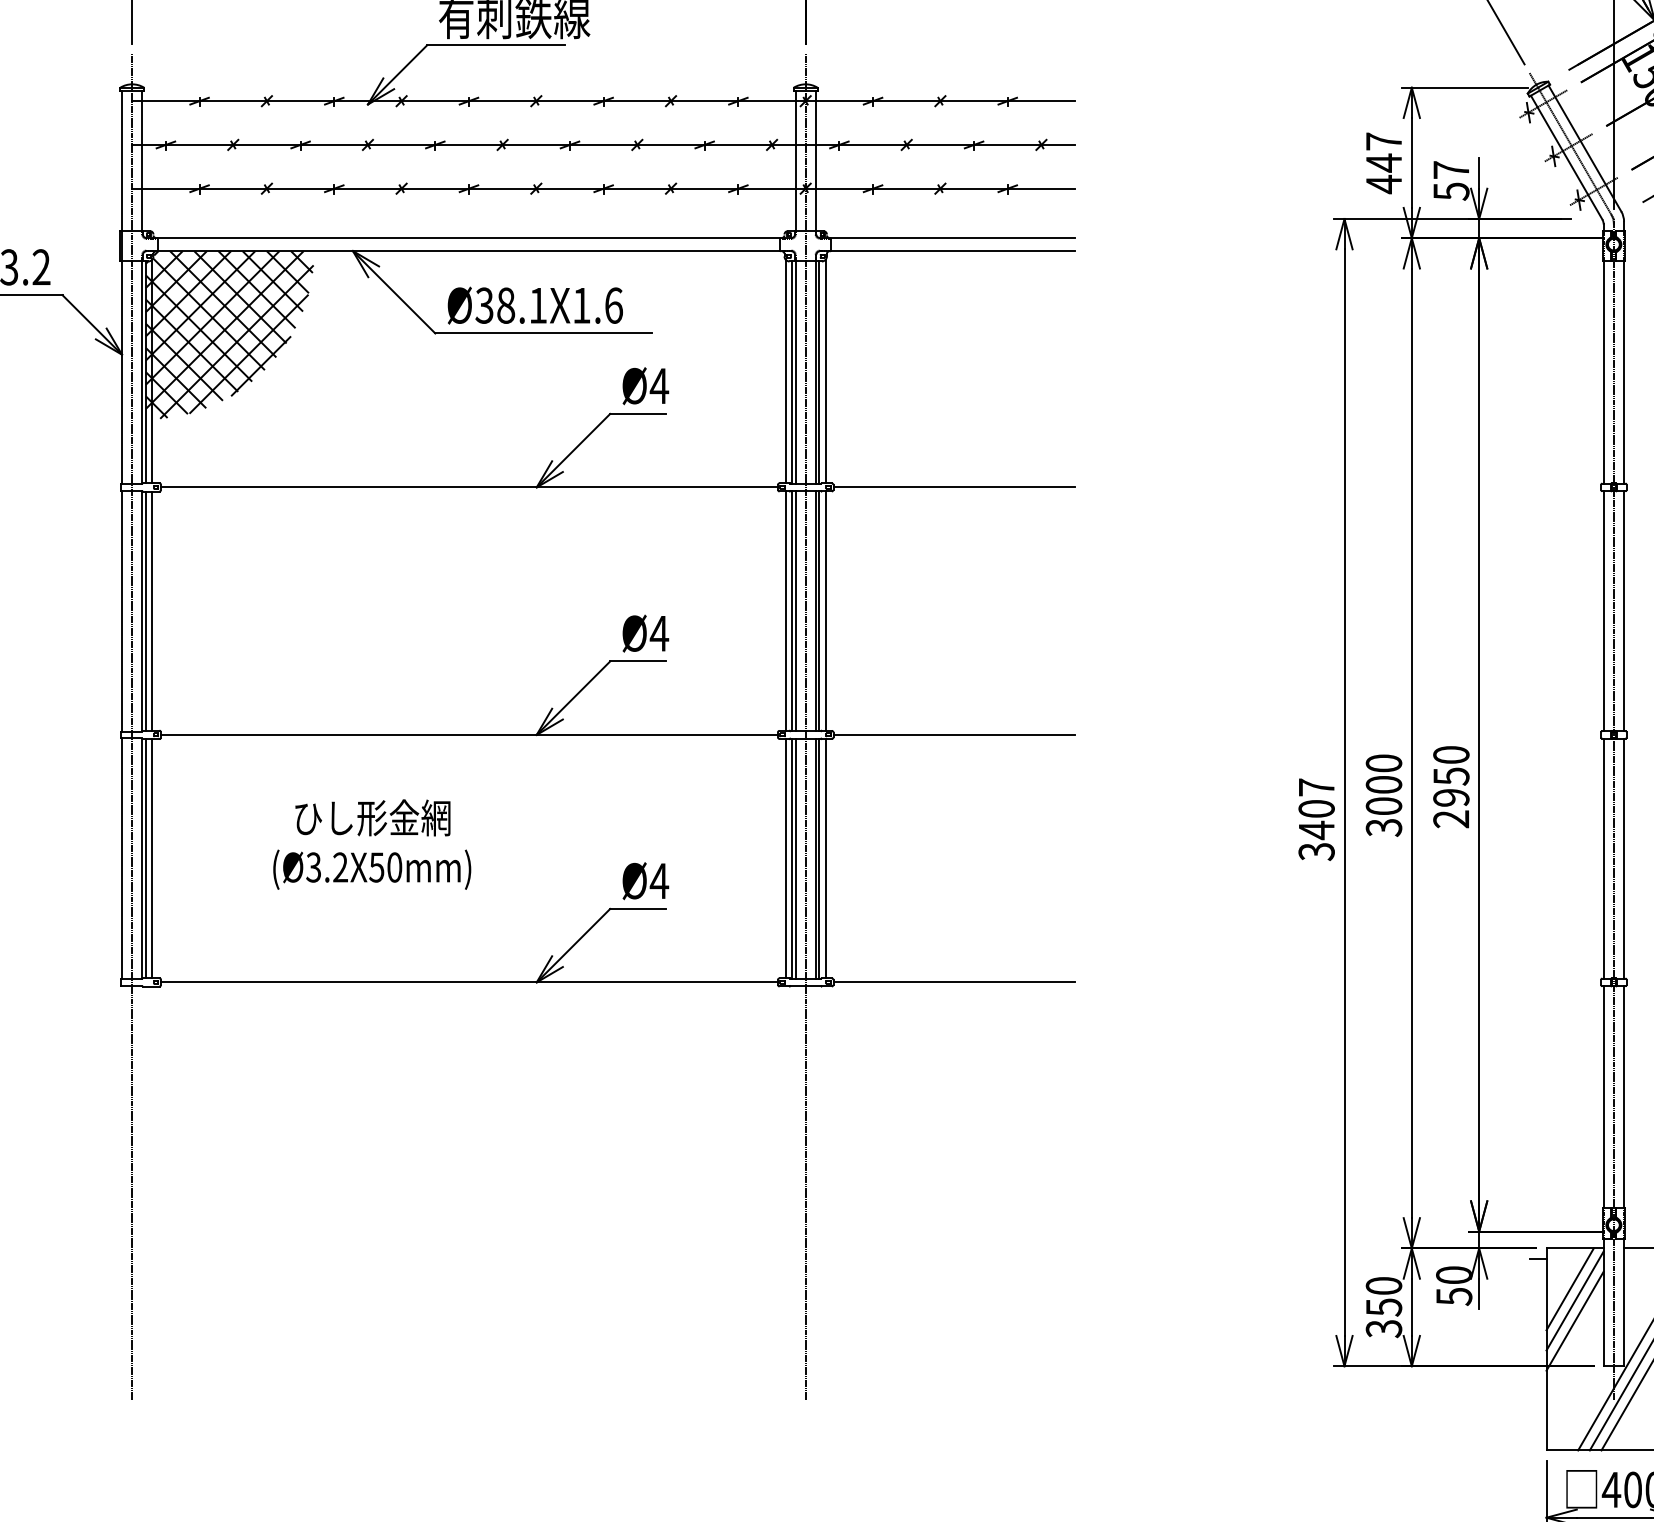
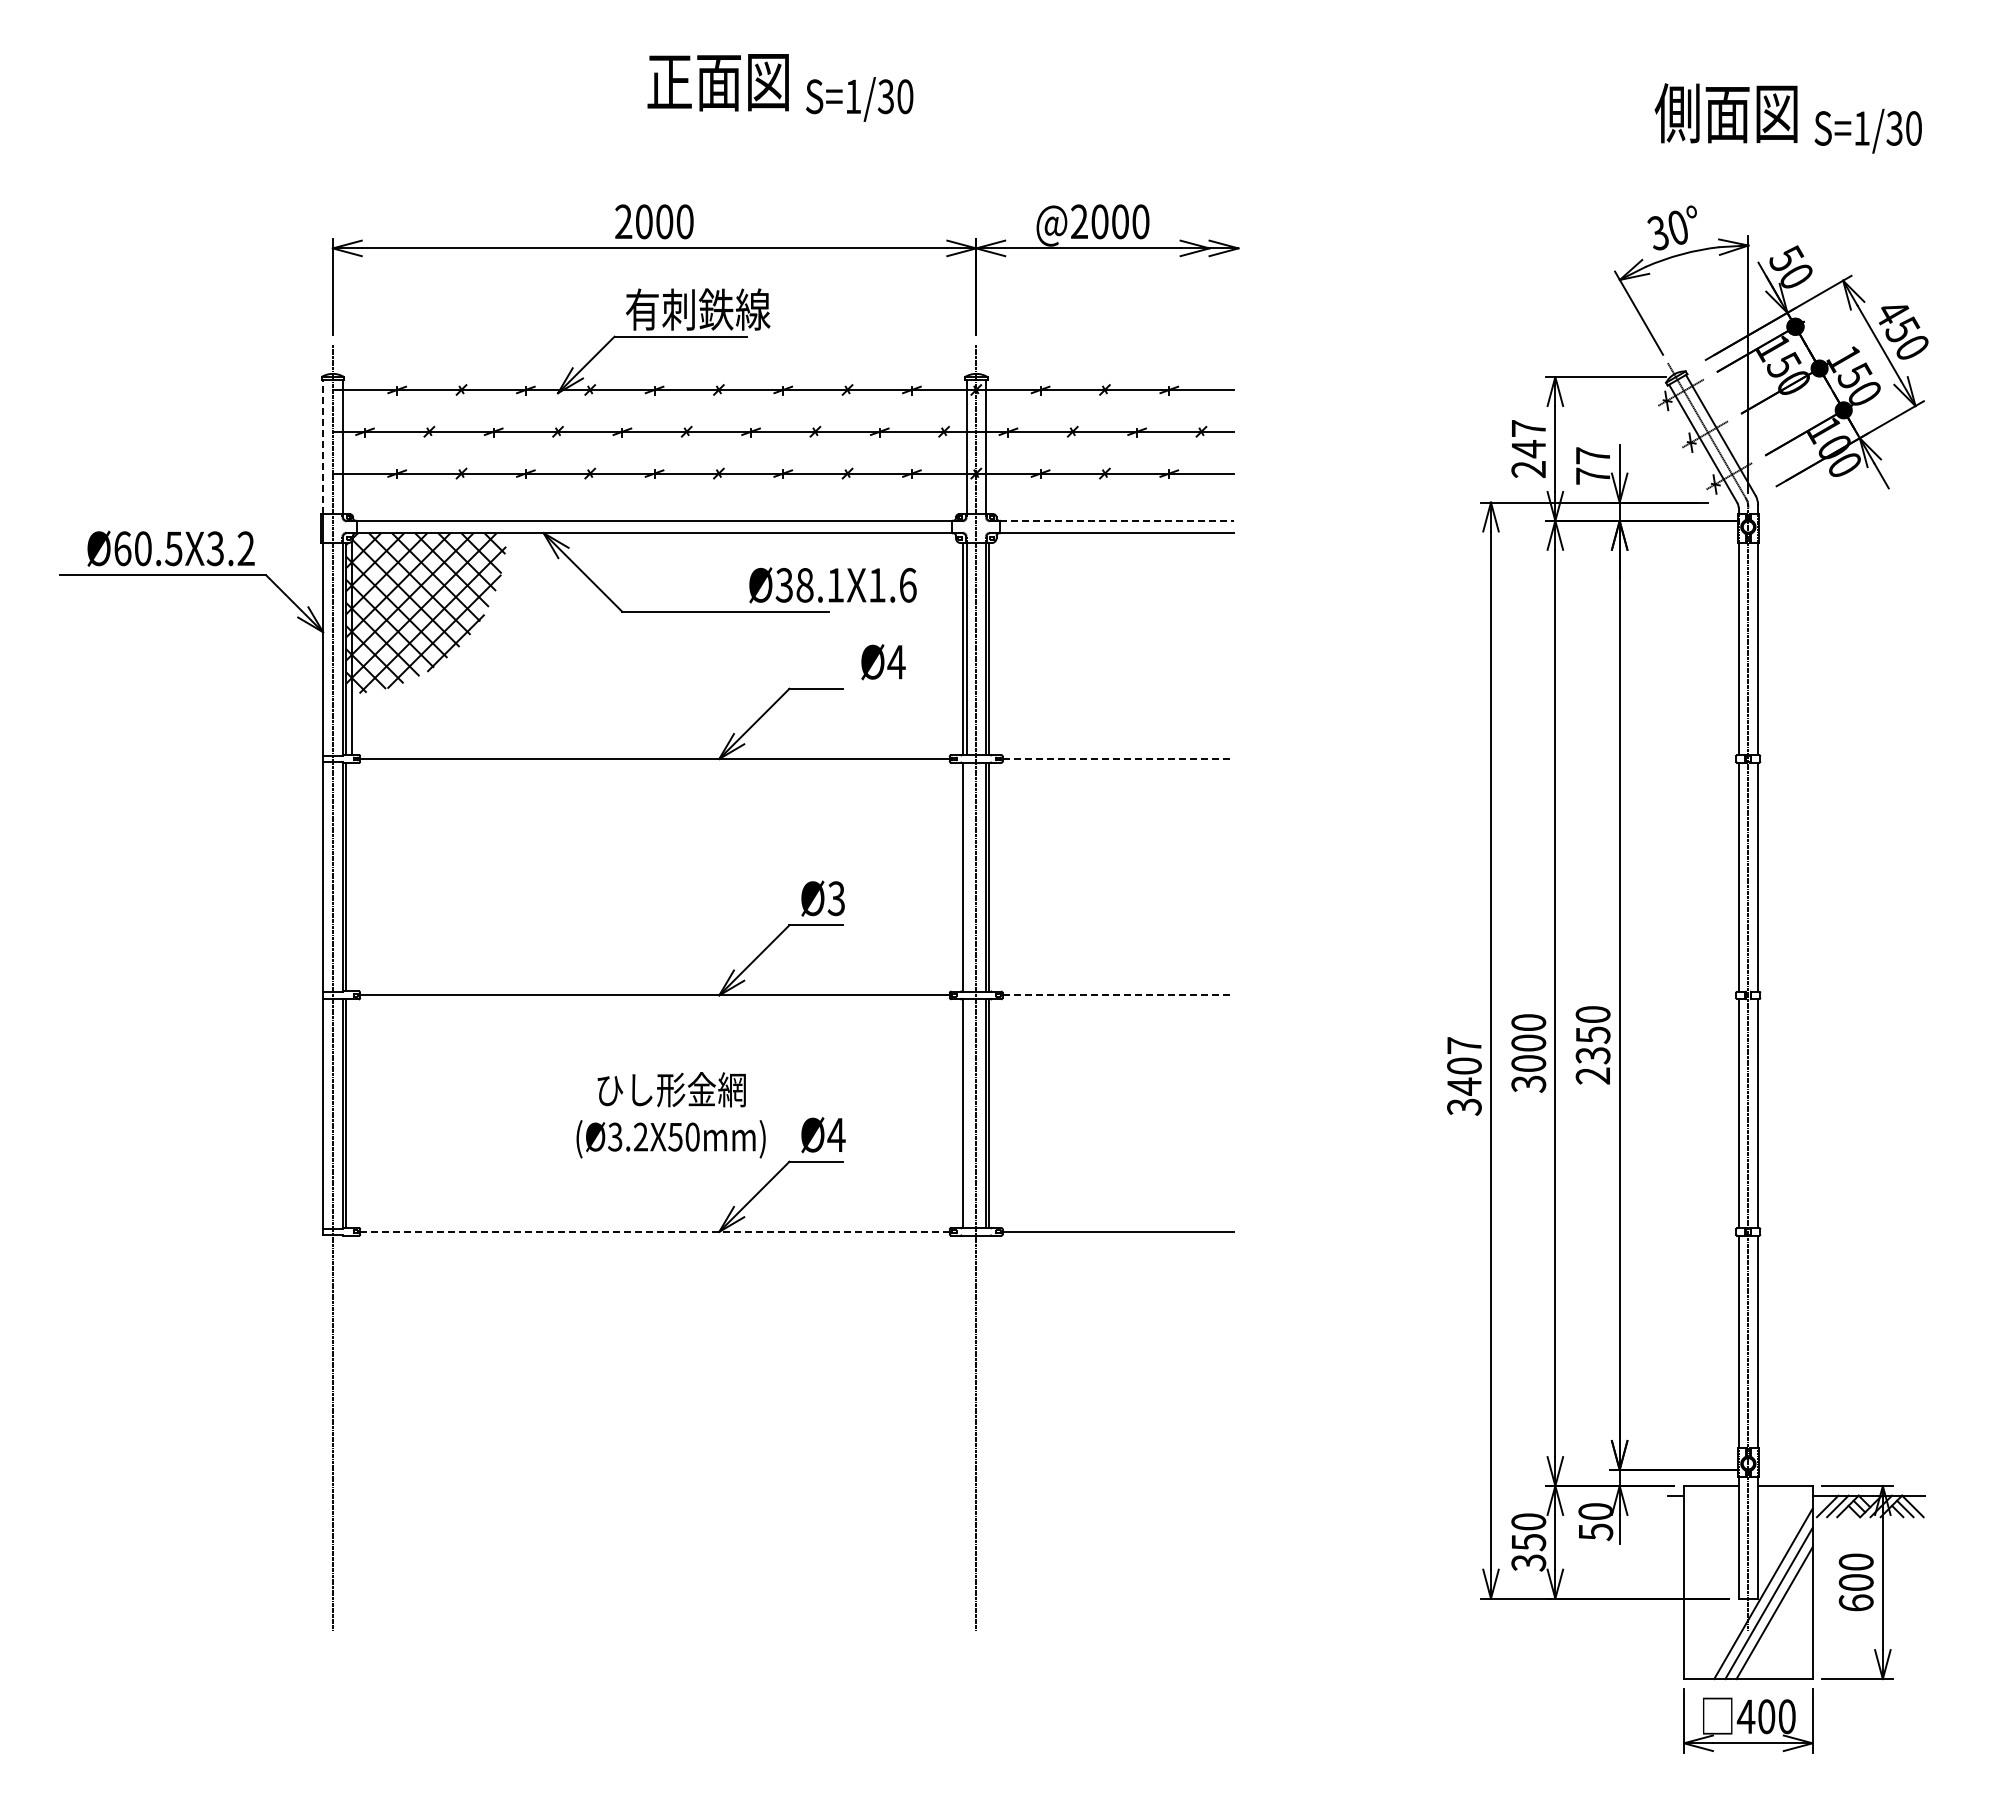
line: (122, 161) -> (323, 447), solid -> dashed
text: (1383, 184) -> (1528, 469), 447 -> 247
text: (1451, 191) -> (1593, 476), 57 -> 77
line: (953, 237) -> (1117, 520), solid -> dashed
text: (534, 305) -> (832, 585), moved
line: (786, 371) -> (957, 648), removed
line: (825, 371) -> (995, 648), removed
text: (645, 386) -> (883, 662), moved
line: (954, 486) -> (1118, 758), solid -> dashed
line: (152, 610) -> (352, 876), removed
line: (786, 610) -> (957, 876), removed
line: (795, 610) -> (966, 876), removed
line: (825, 610) -> (995, 876), removed
text: (659, 633) -> (836, 898), Ø4 -> Ø3
line: (954, 734) -> (1118, 995), solid -> dashed
text: (1450, 797) -> (1592, 1055), 2950 -> 2350
text: (371, 844) -> (670, 1115), moved
line: (152, 858) -> (352, 1113), removed
line: (786, 858) -> (957, 1113), removed
line: (795, 858) -> (966, 1113), removed
line: (825, 858) -> (995, 1113), removed
line: (468, 982) -> (654, 1231), solid -> dashed
line: (1570, 1289) -> (1706, 1525), removed
line: (1575, 1300) -> (1711, 1535), removed
line: (1575, 1321) -> (1711, 1555), removed

